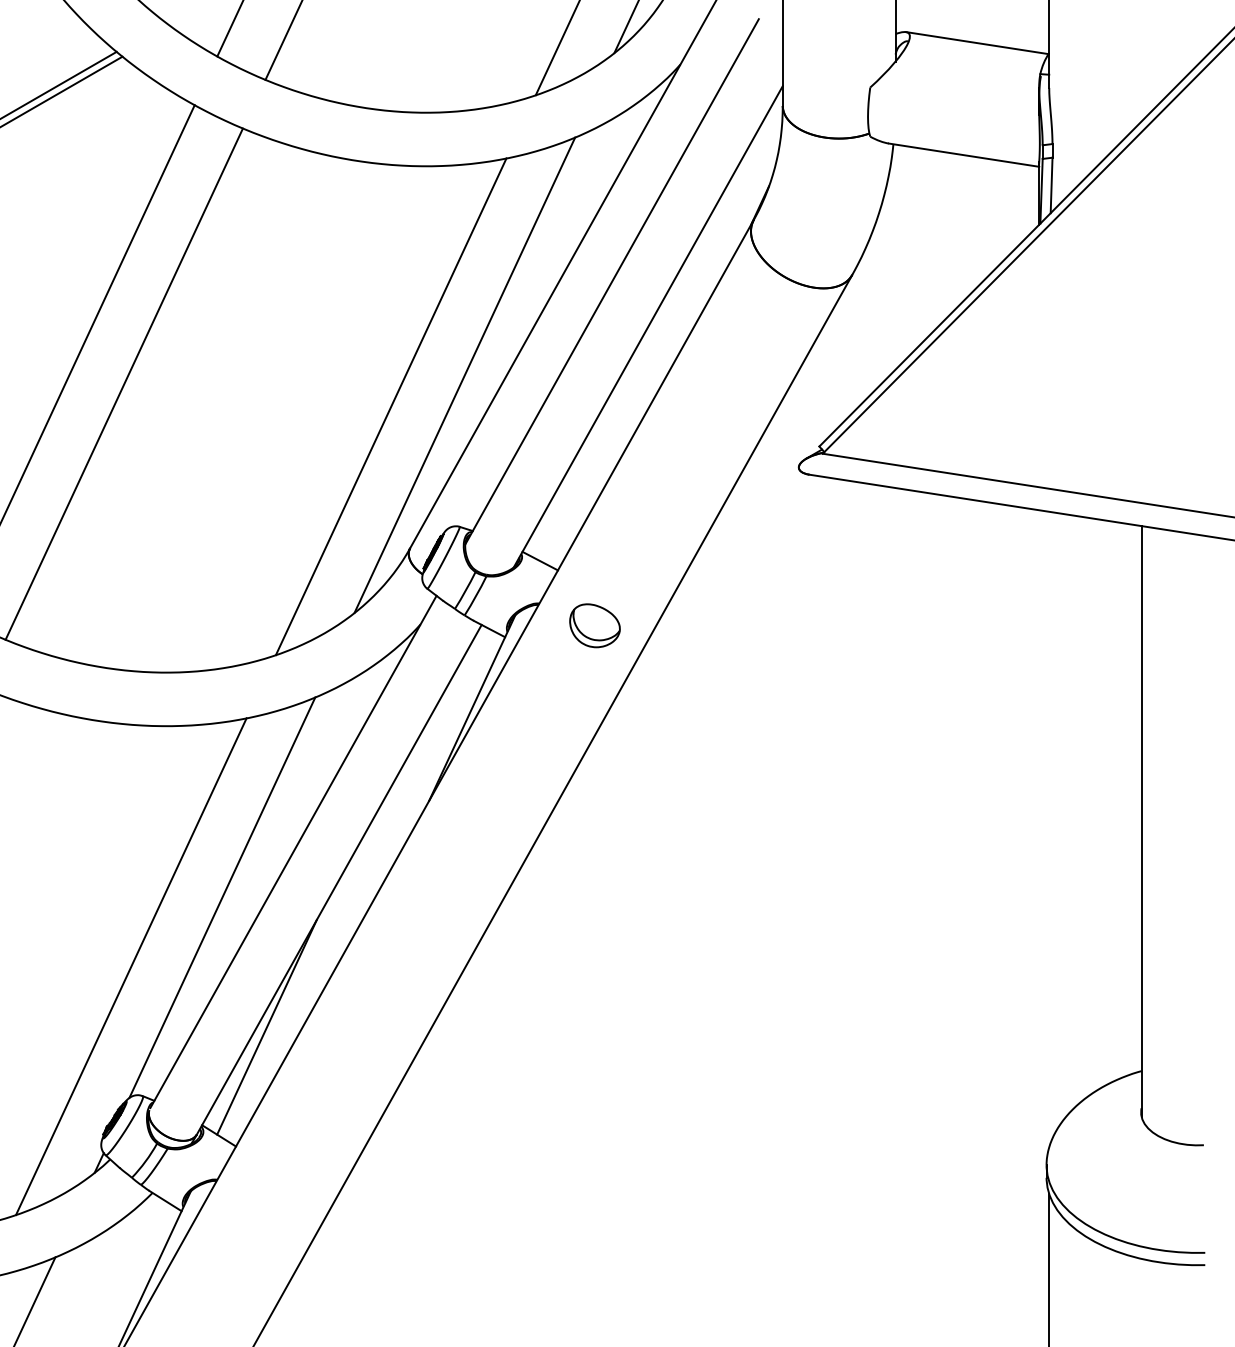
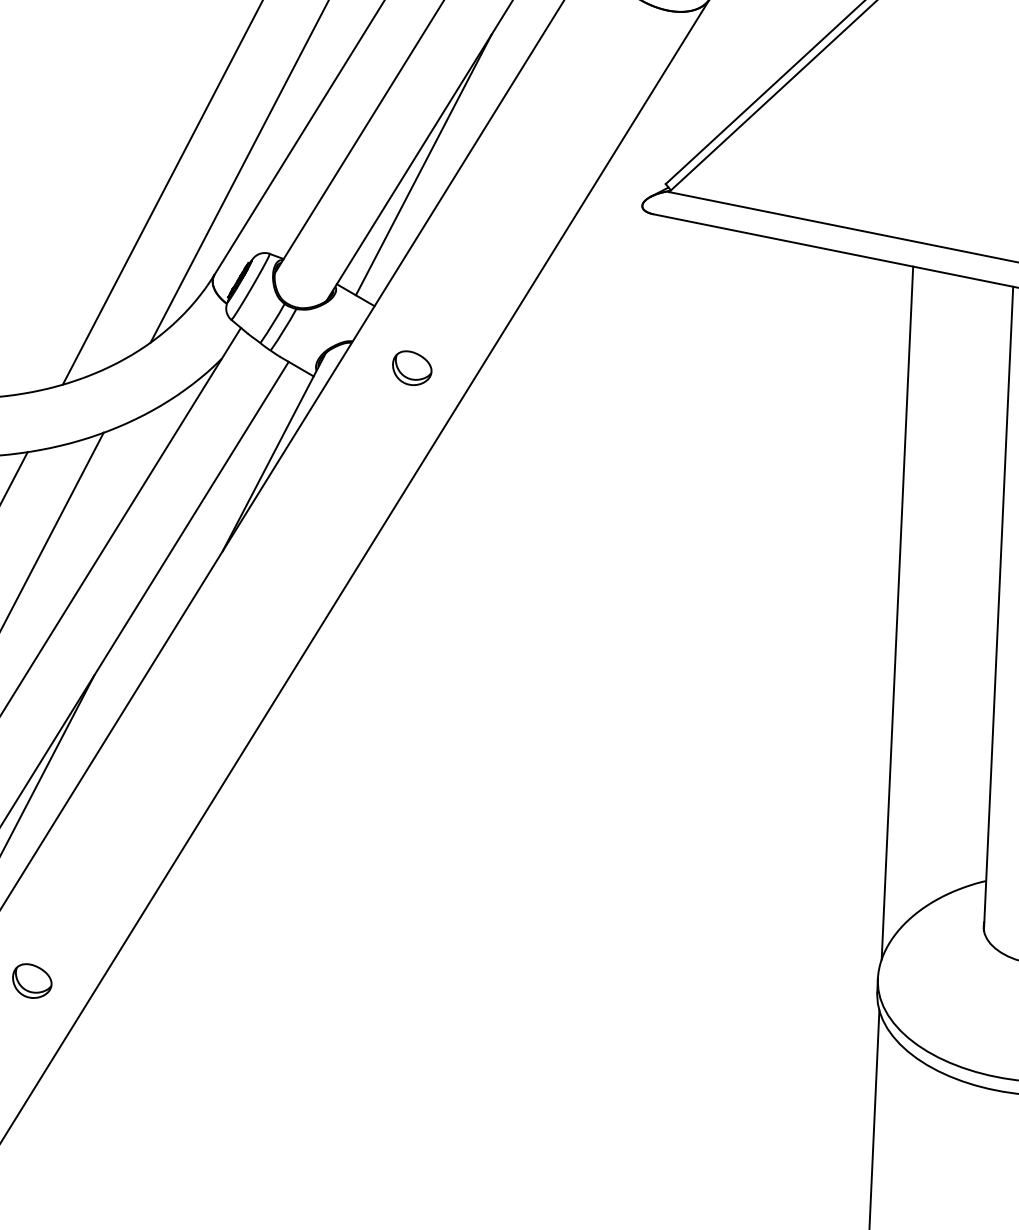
line: (596, 438) -> (423, 164), added
part: (594, 625) -> (411, 368), size x0.71
line: (1049, 829) -> (897, 613), added
part: (272, 1202) -> (32, 981), added

